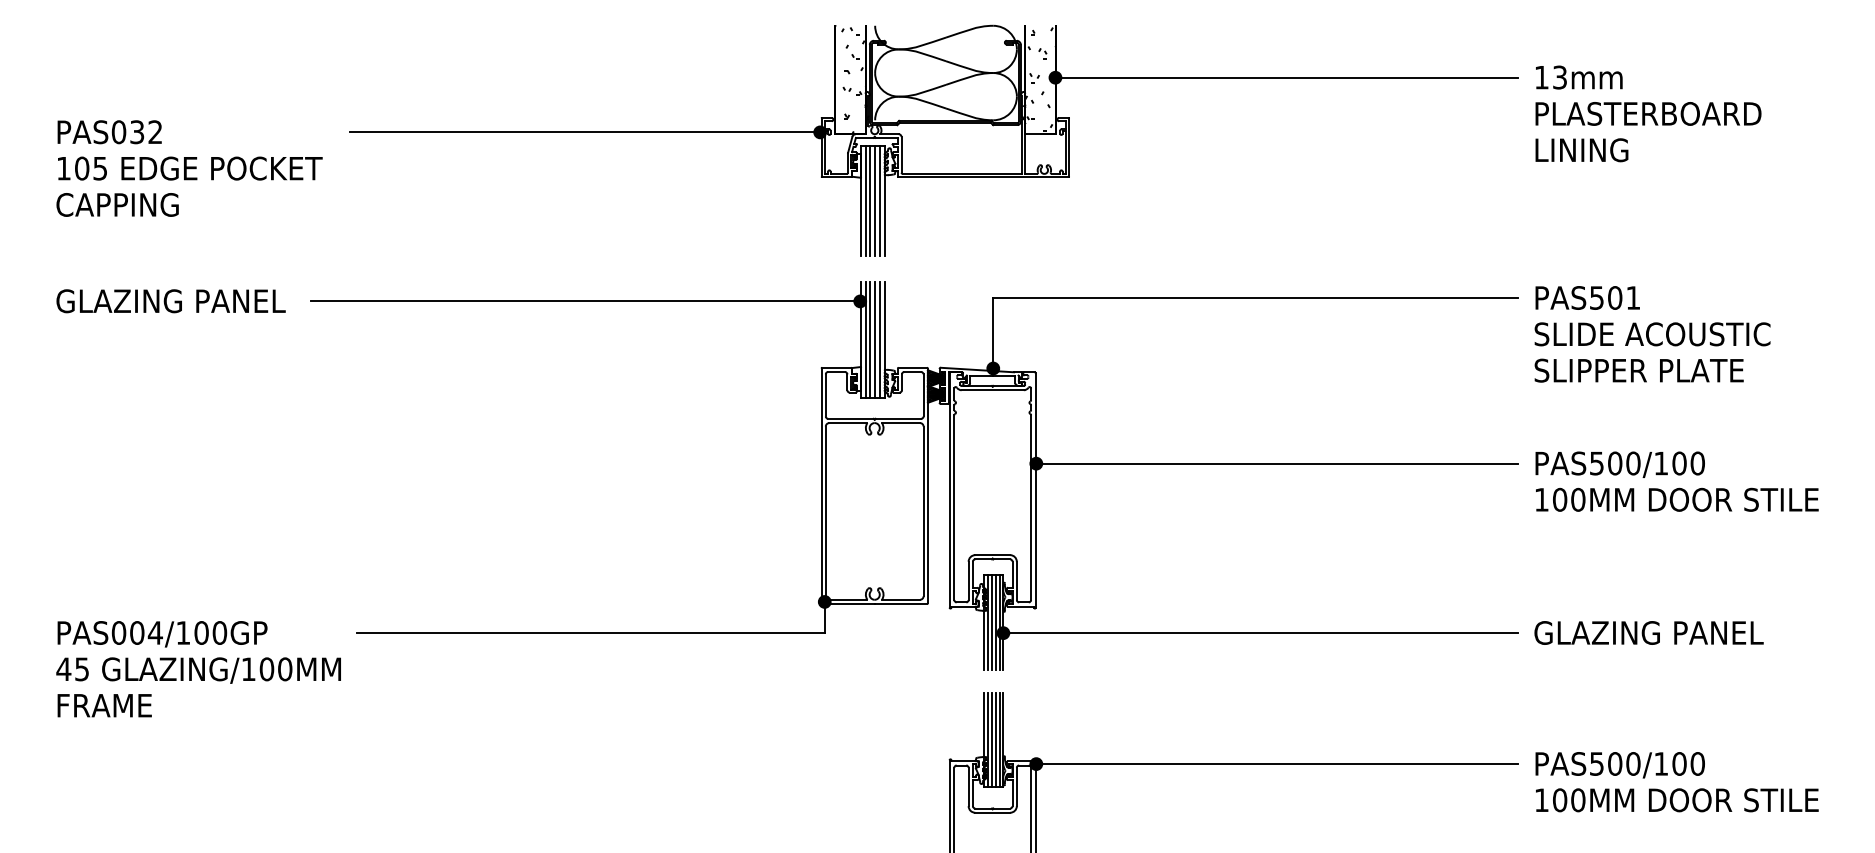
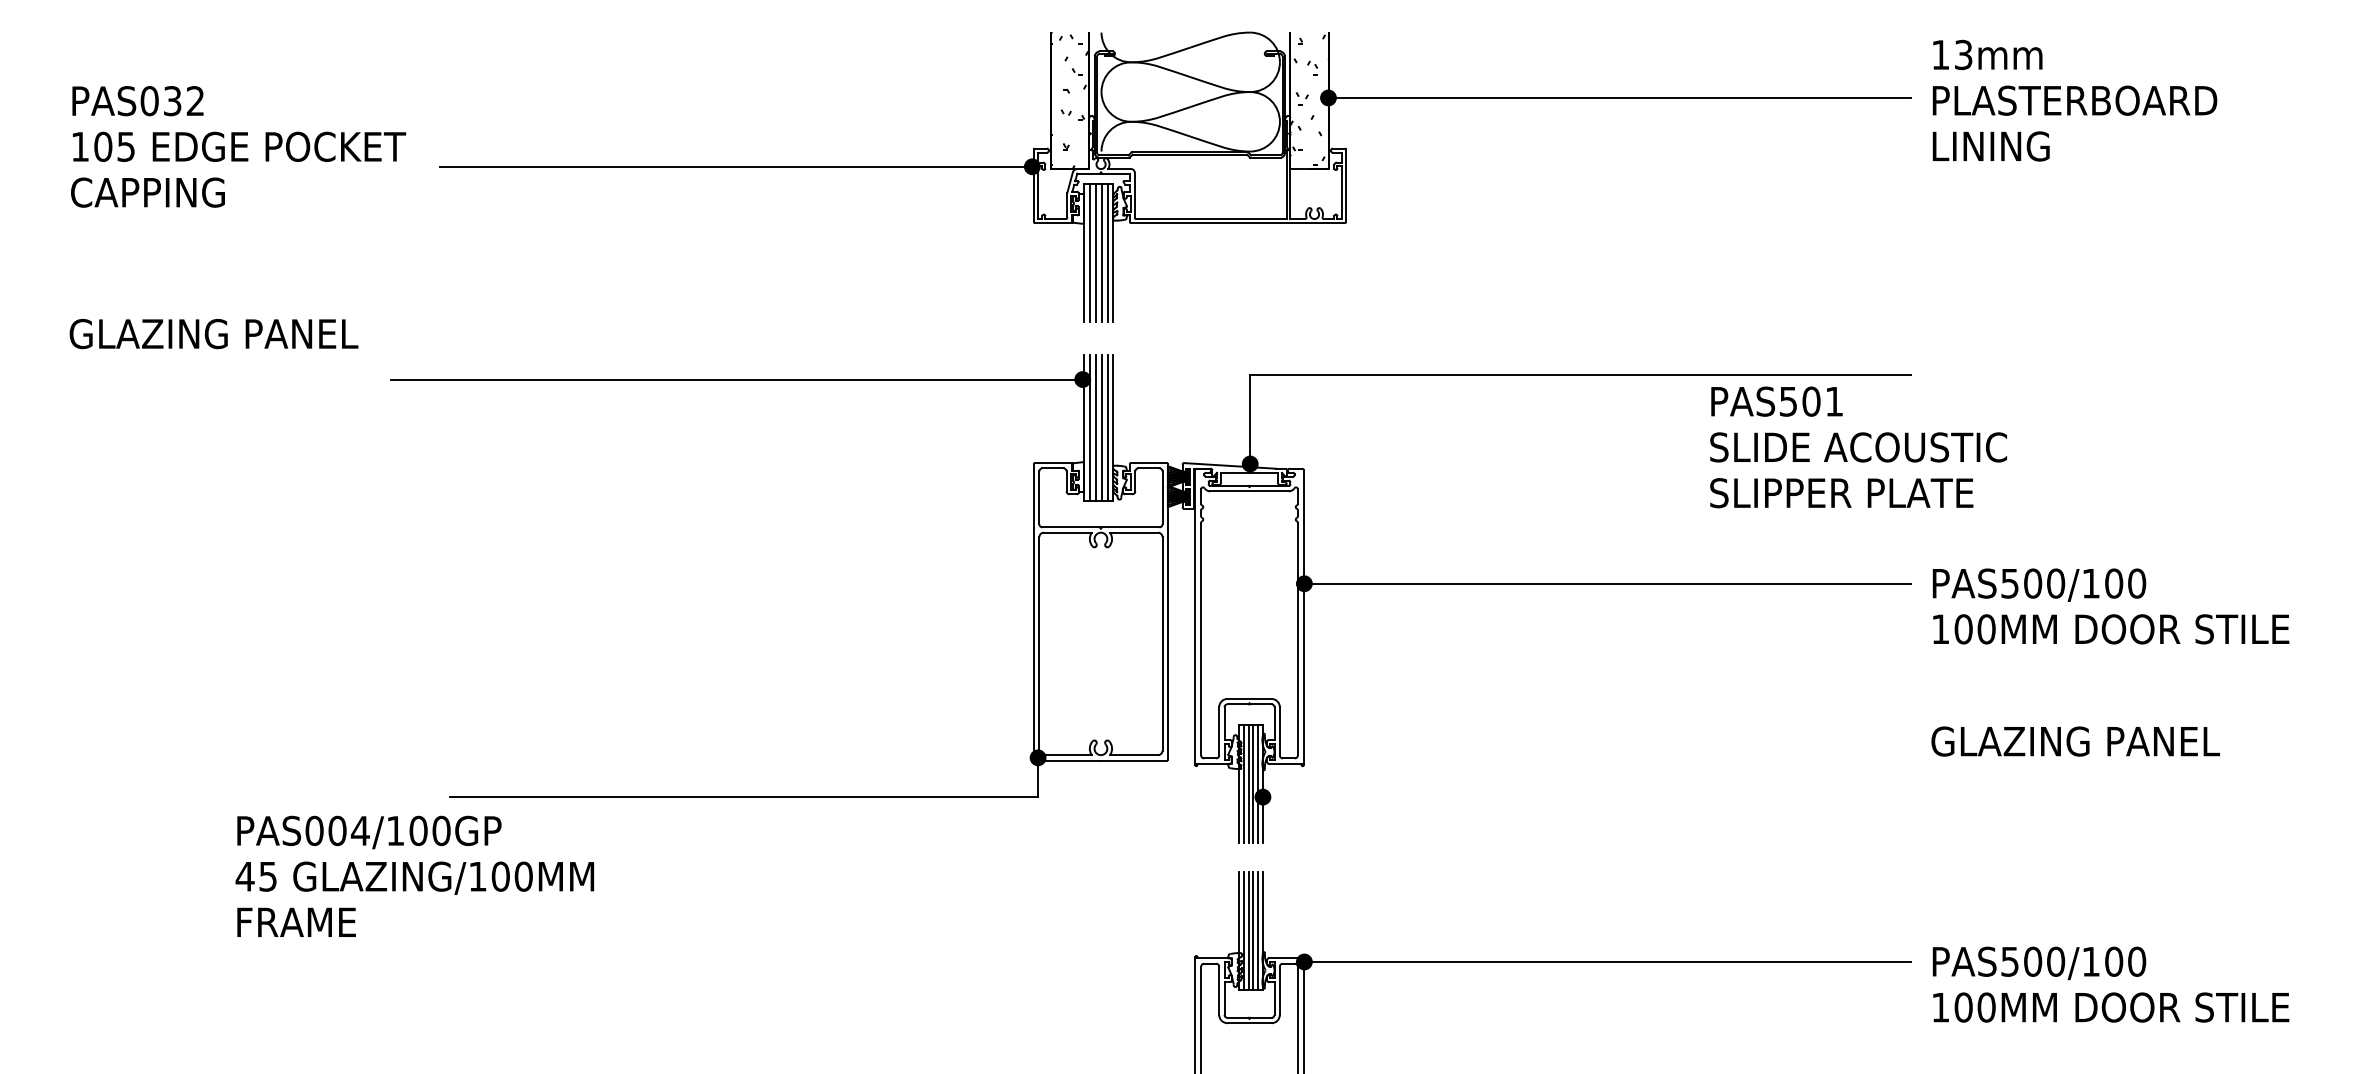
text: (1648, 113) -> (2075, 100), moved
text: (189, 168) -> (238, 146), moved
text: (170, 301) -> (213, 334), moved
text: (1652, 334) -> (1858, 447), moved
text: (1648, 632) -> (2075, 740), moved
line: (1260, 633) -> (1586, 797), removed
text: (198, 669) -> (414, 876), moved

